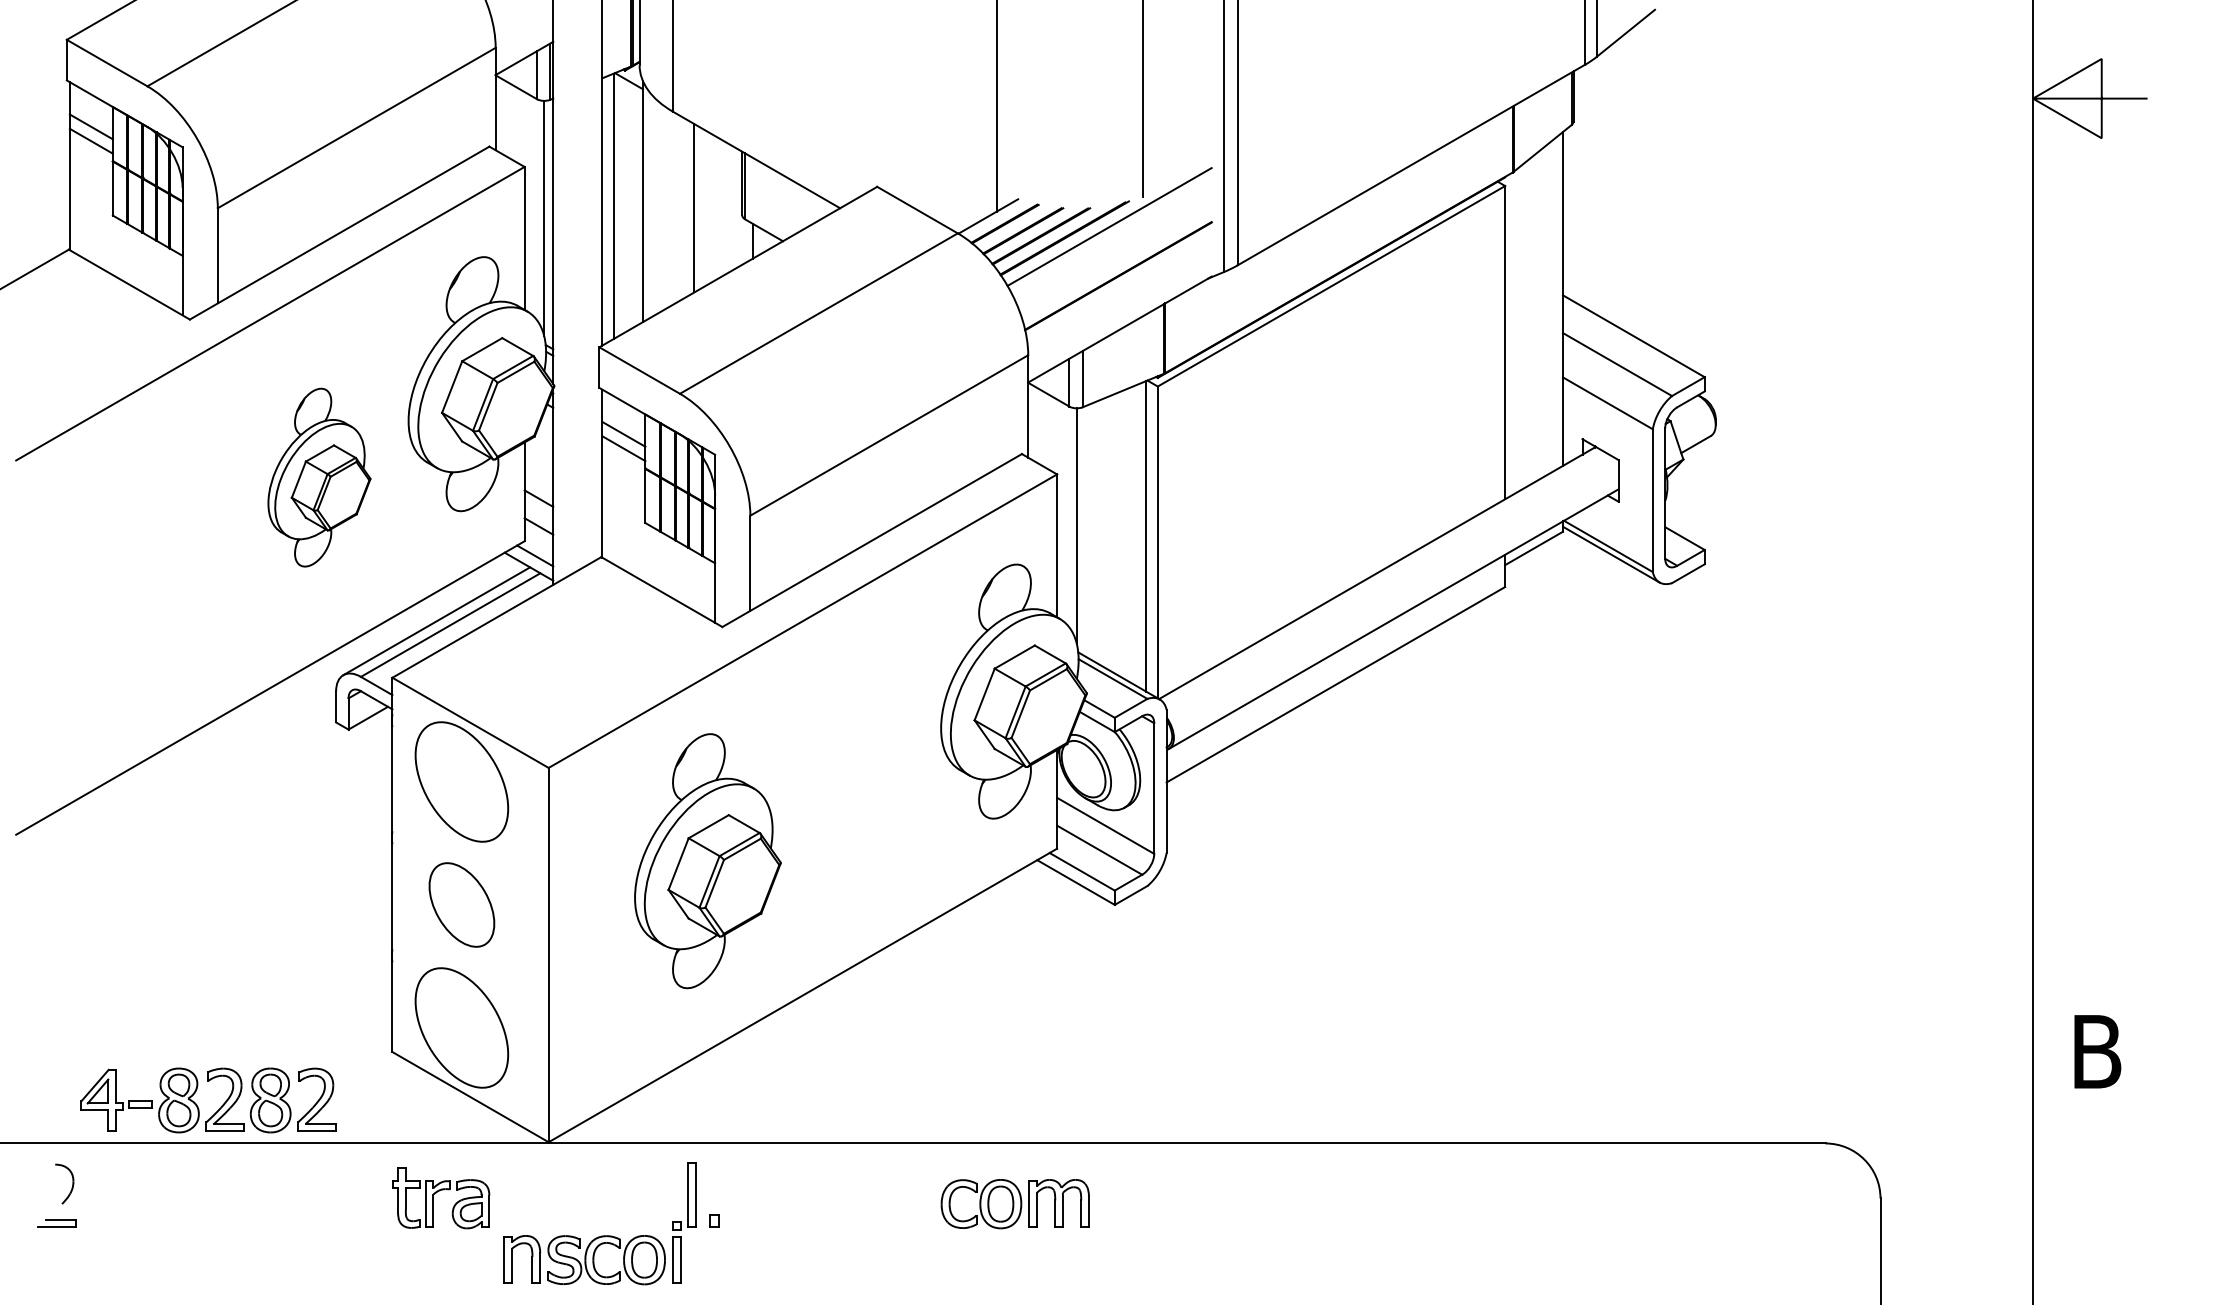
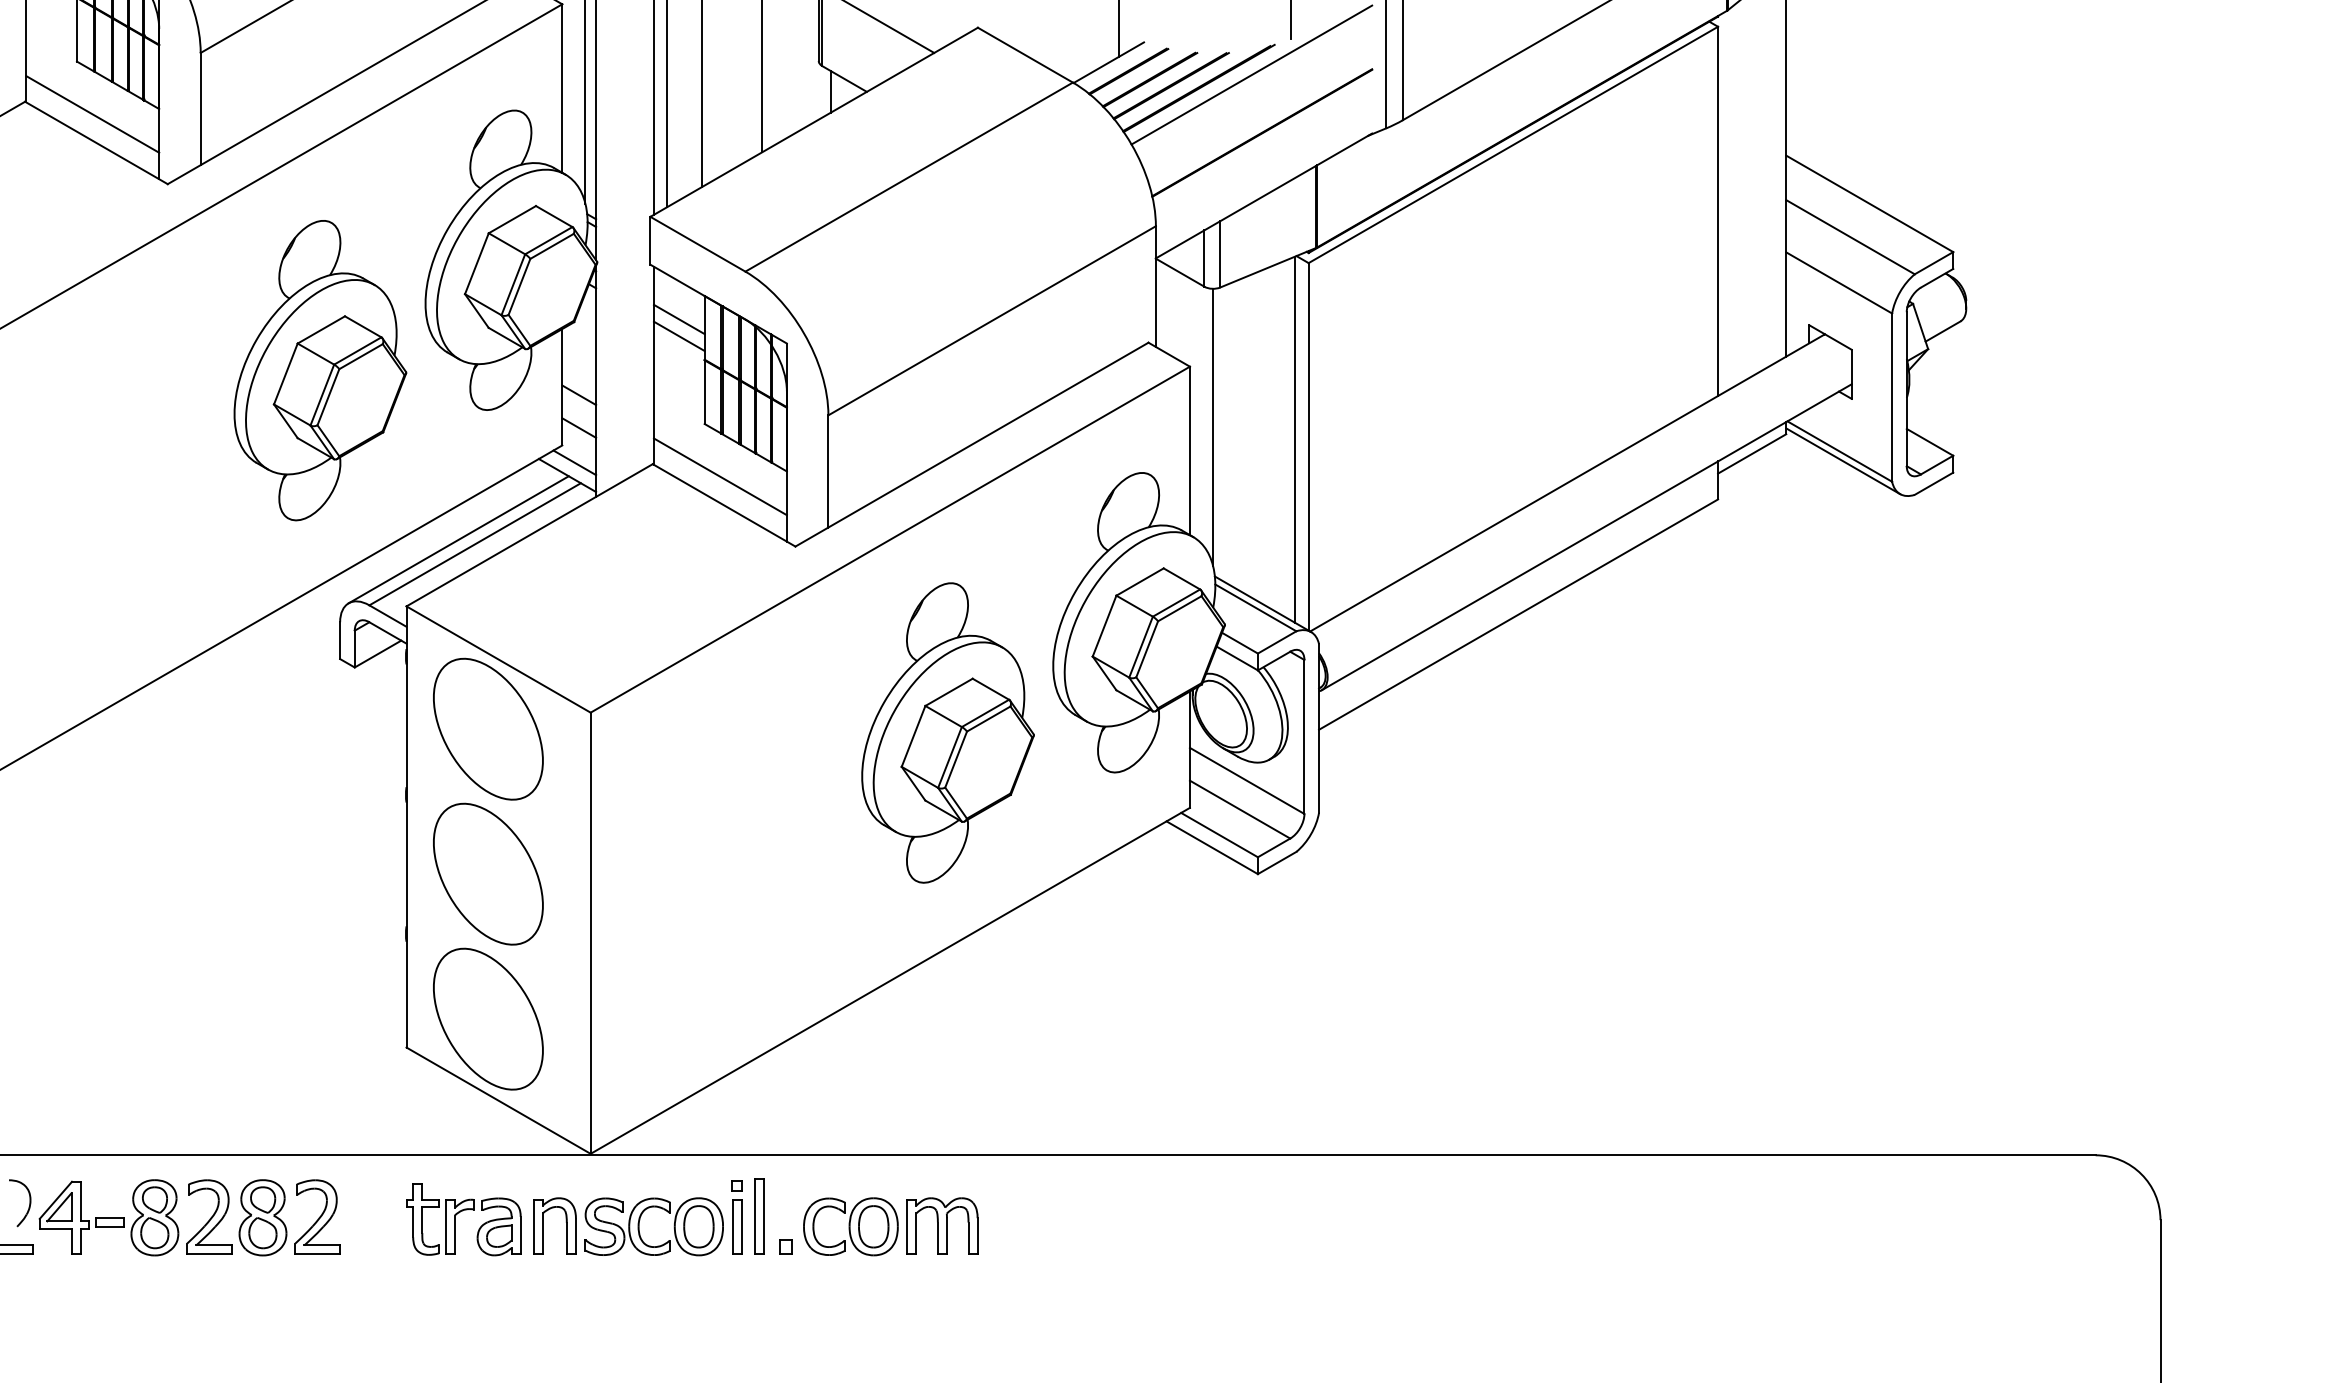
line: (125, 259) -> (91, 113), added
part: (319, 477) -> (320, 370), size x1.43
line: (658, 567) -> (720, 476), added
part: (707, 861) -> (947, 733), moved
part: (461, 904) -> (487, 873), size x1.43
part: (198, 1106) -> (177, 1224), moved
part: (1014, 1204) -> (889, 1227), moved
part: (592, 1253) -> (637, 1218), moved

